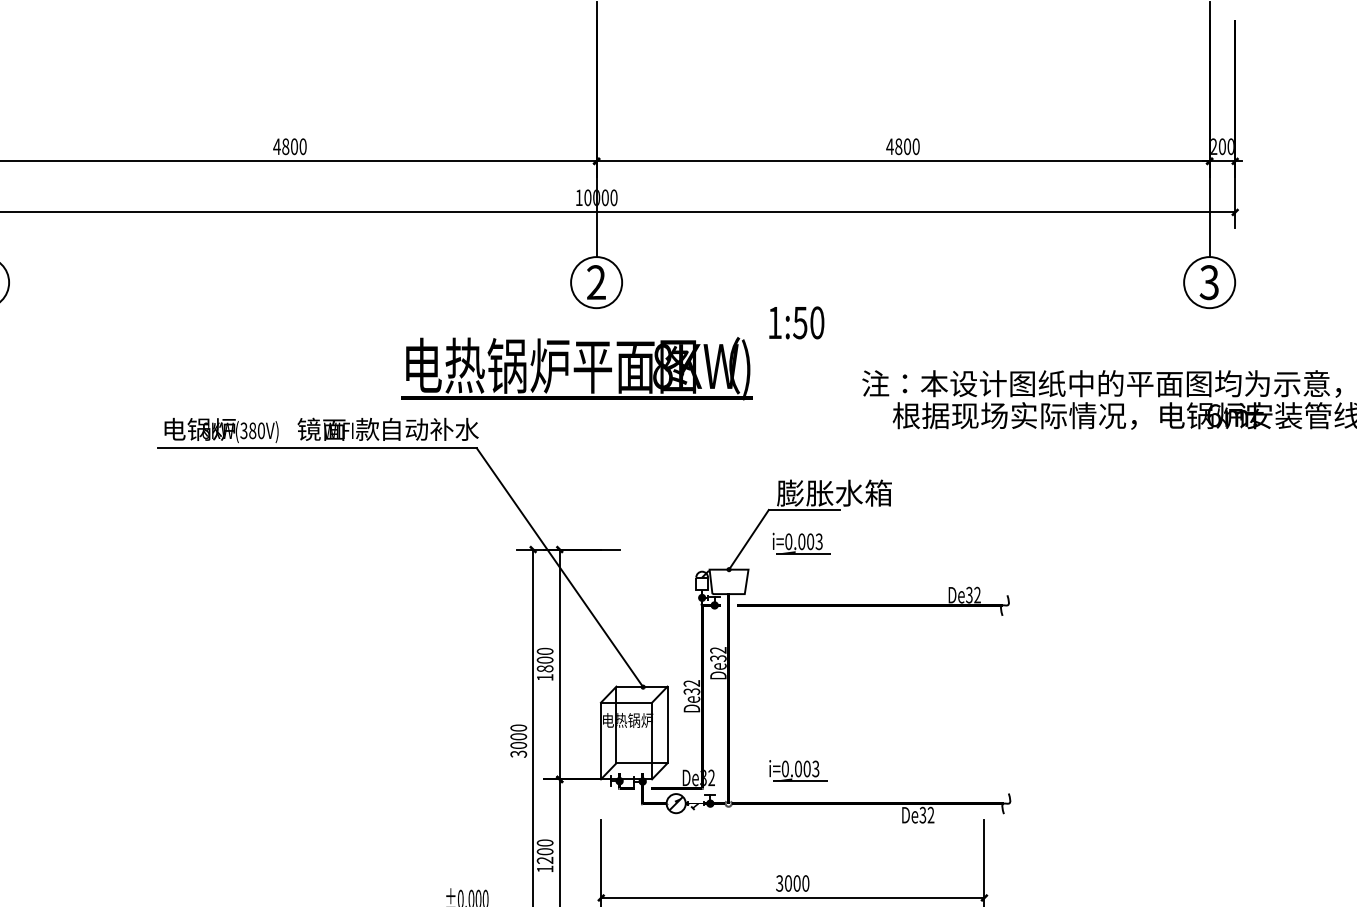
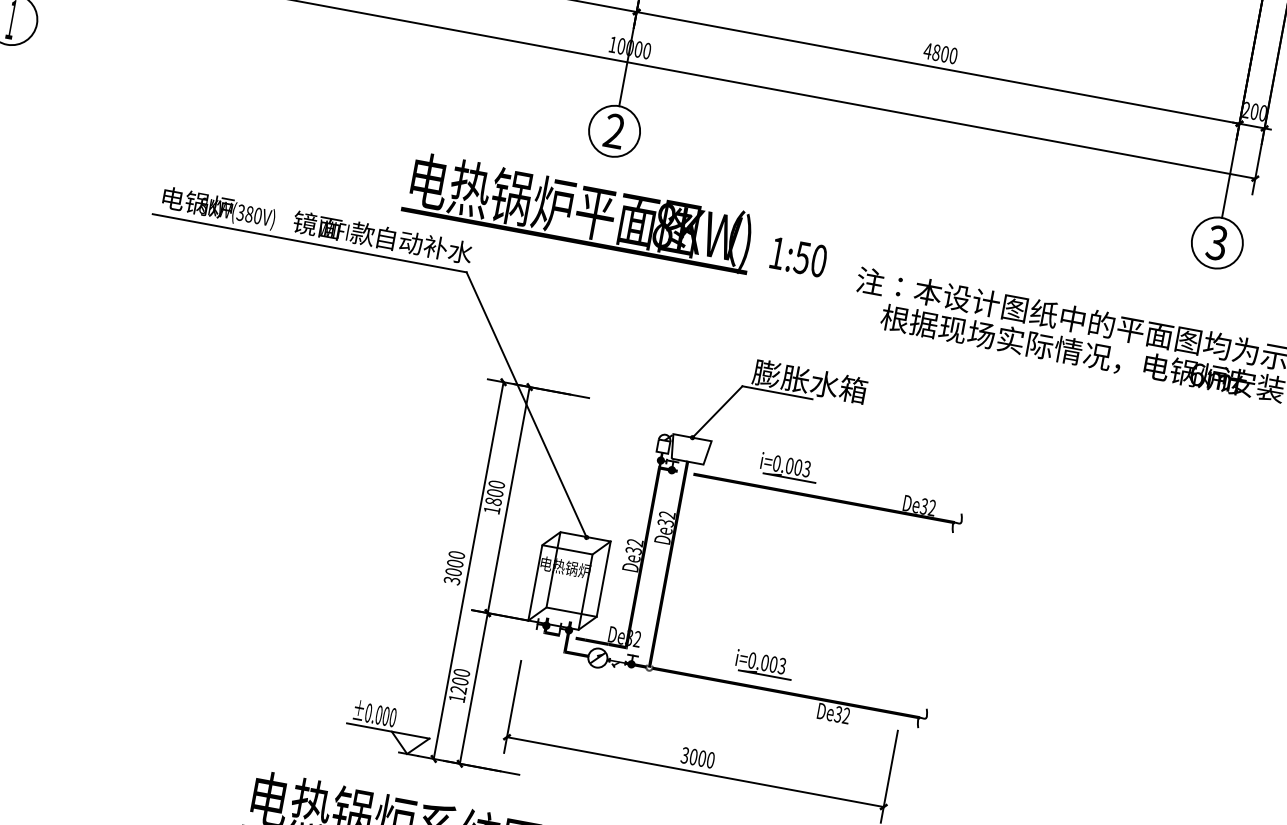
text: (796, 322) -> (798, 256), moved
part: (801, 543) -> (789, 467), moved
part: (798, 770) -> (764, 664), moved

